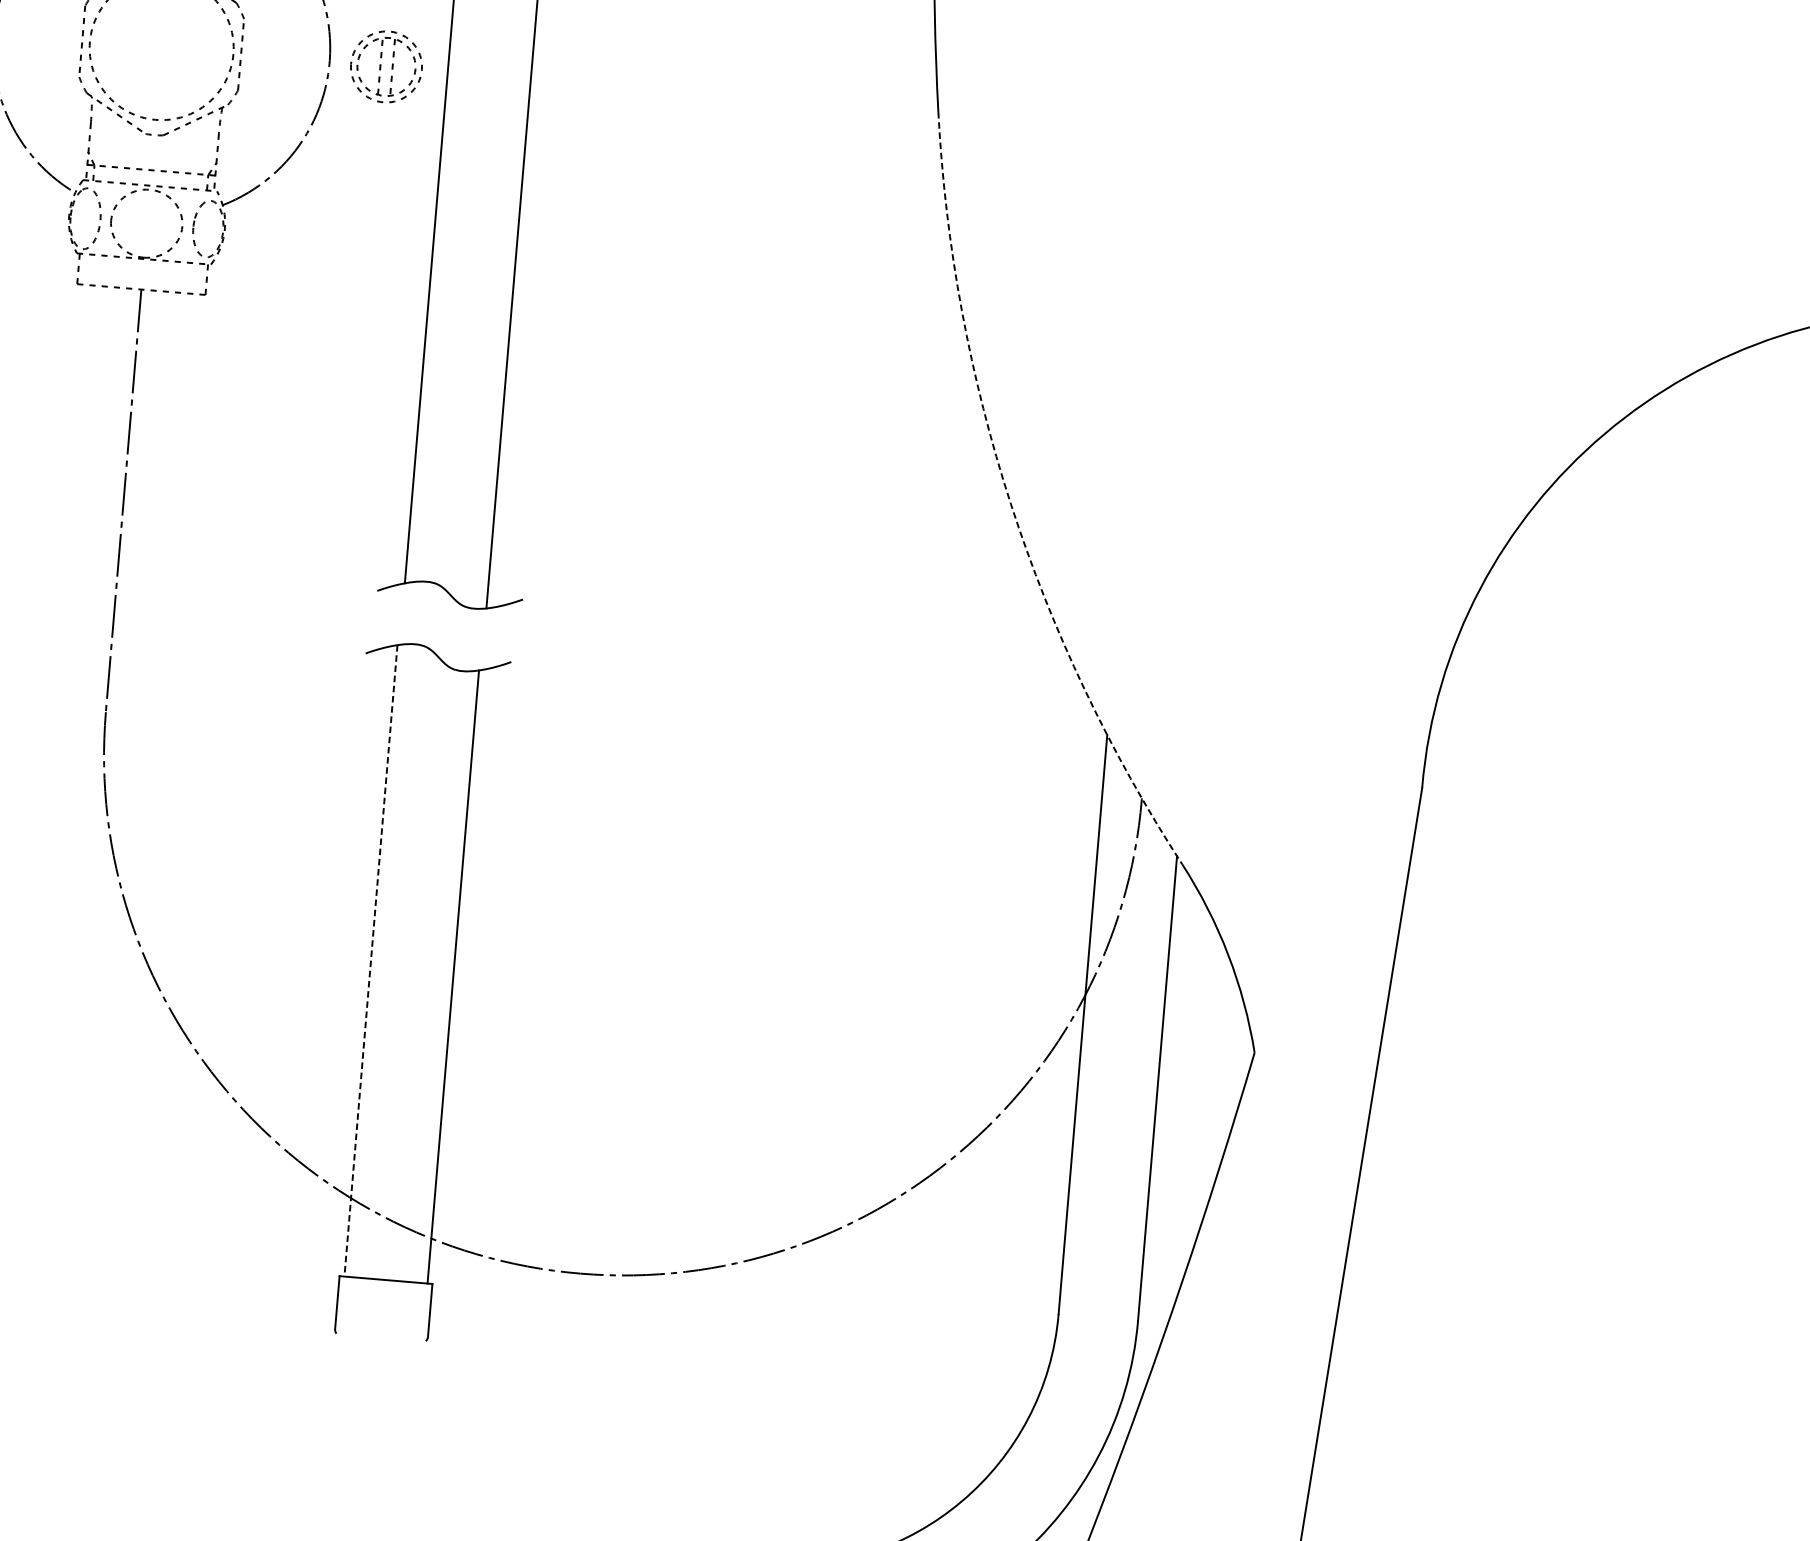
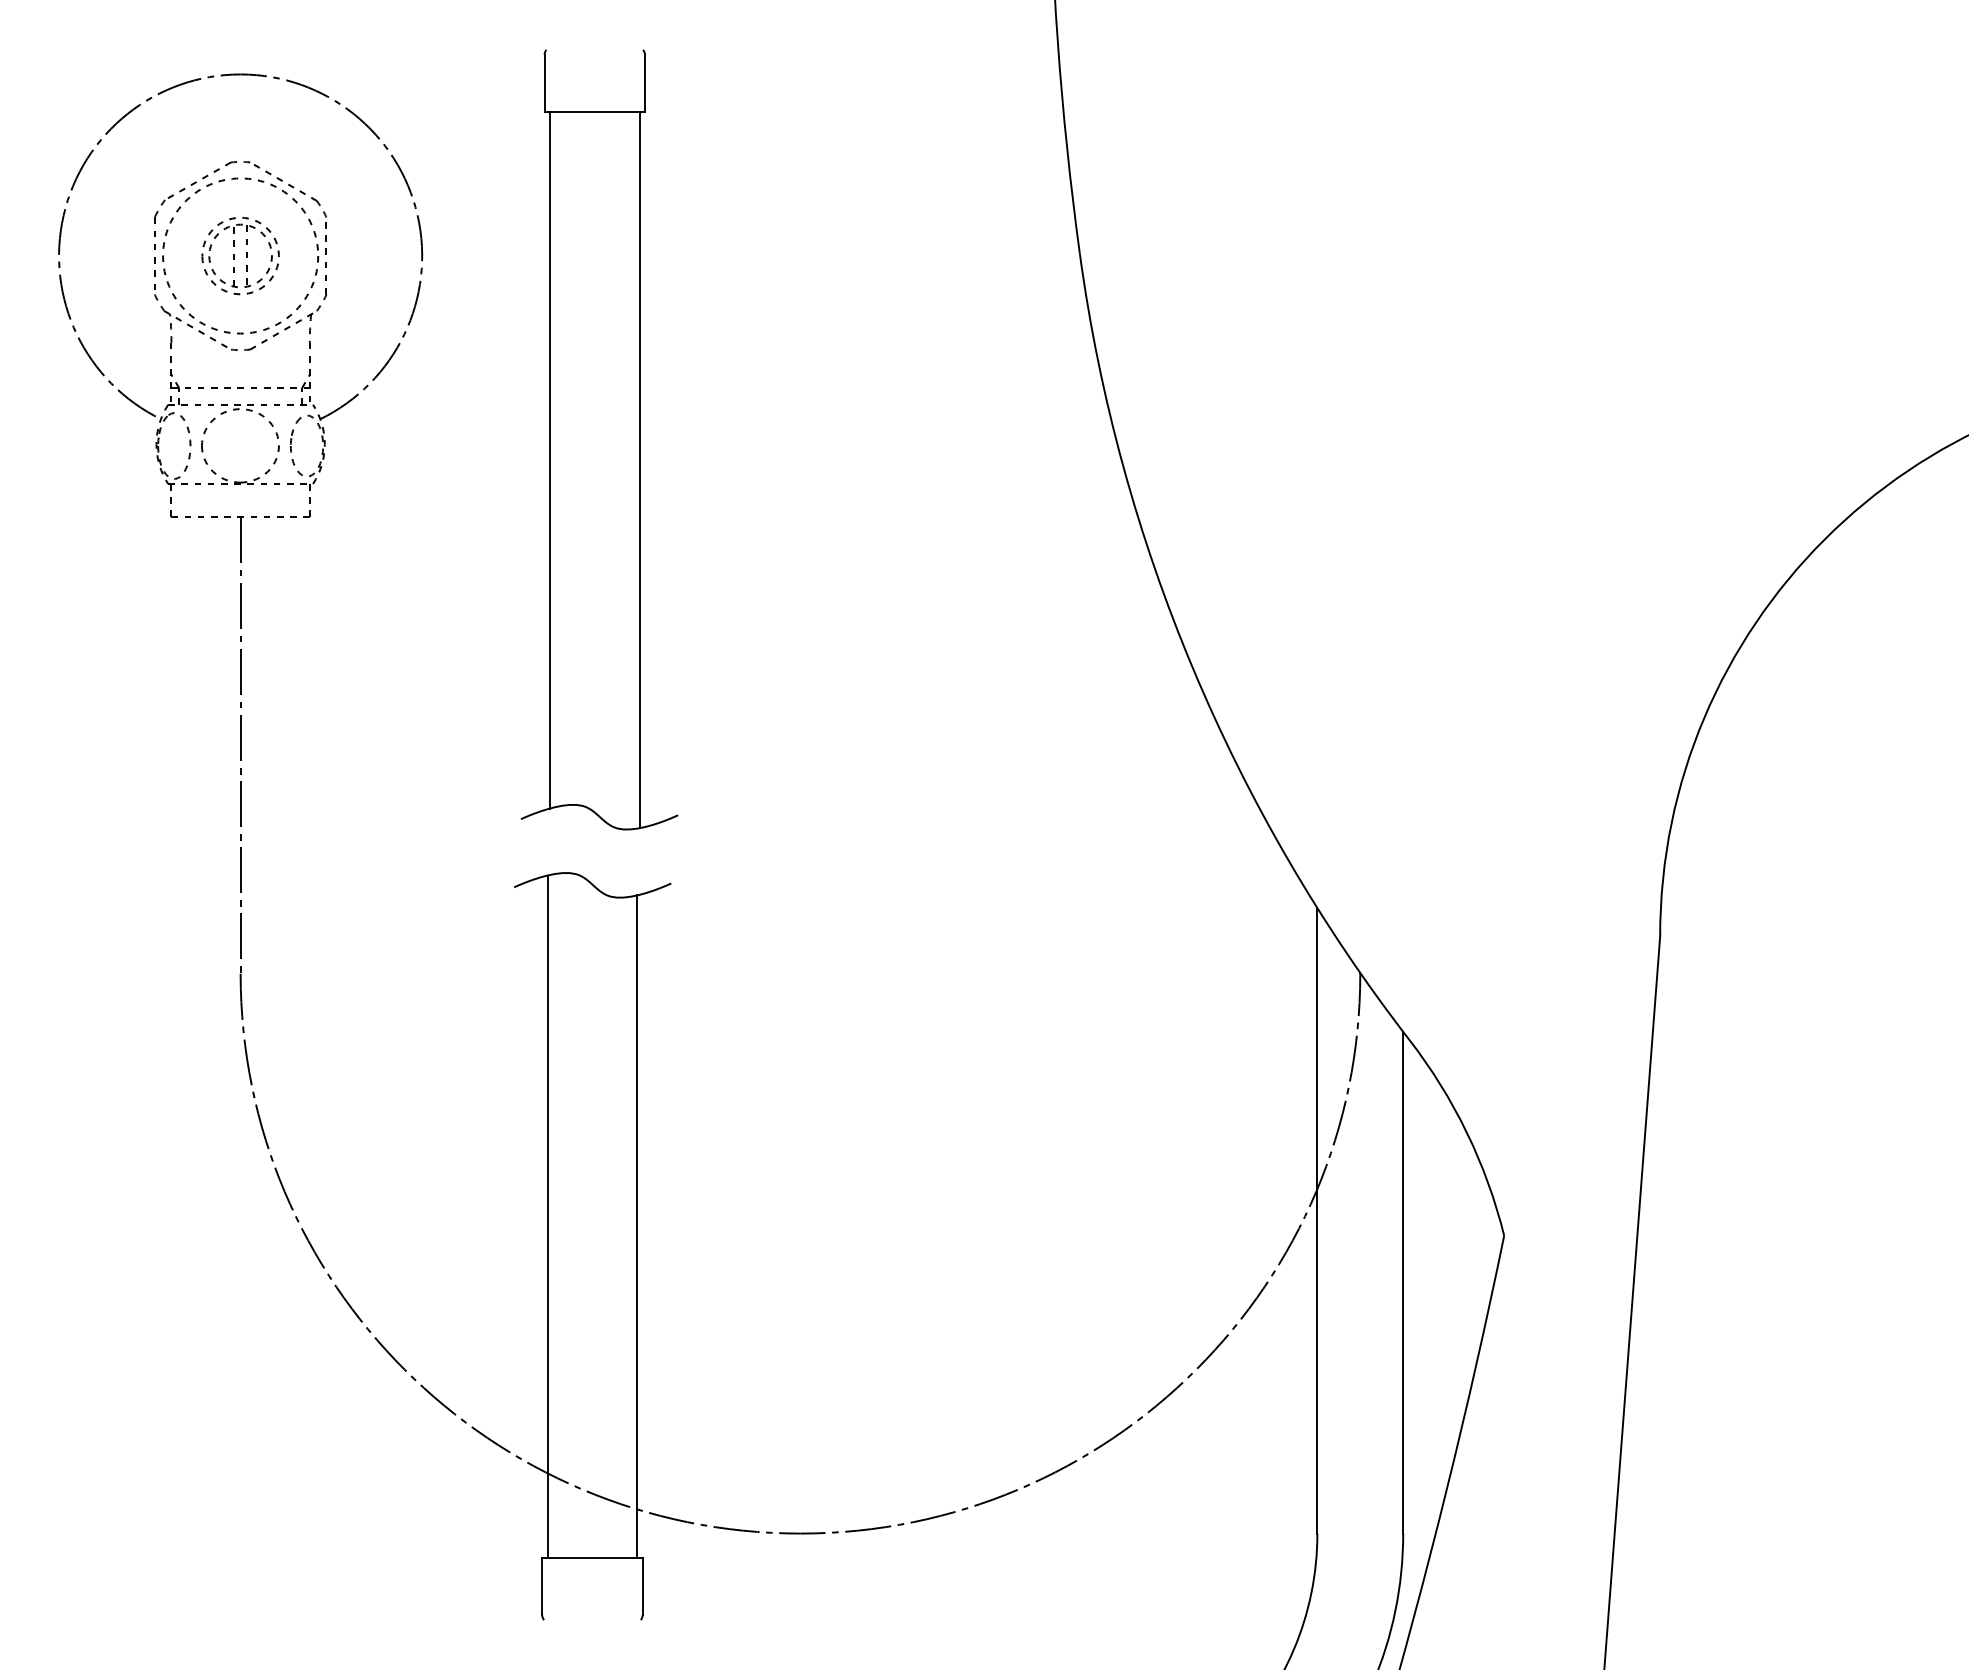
part: (386, 67) -> (240, 256), moved
arc: (1011, 503) -> (1193, 668), dashed -> solid
line: (370, 961) -> (547, 1217), dashed -> solid

